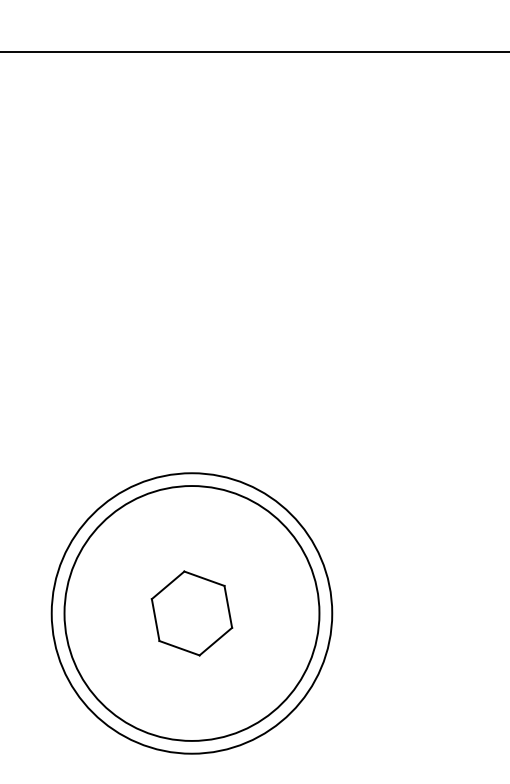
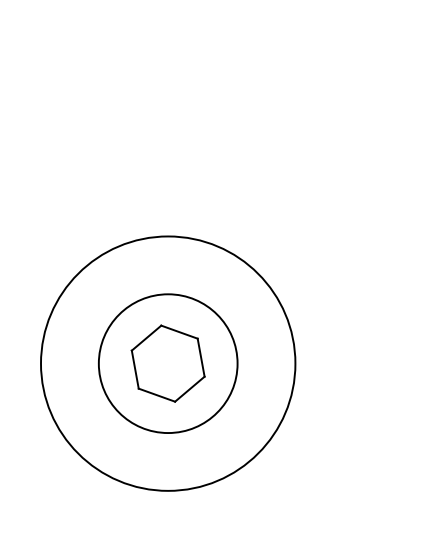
circle: (191, 613) -> (167, 363), size x0.6

